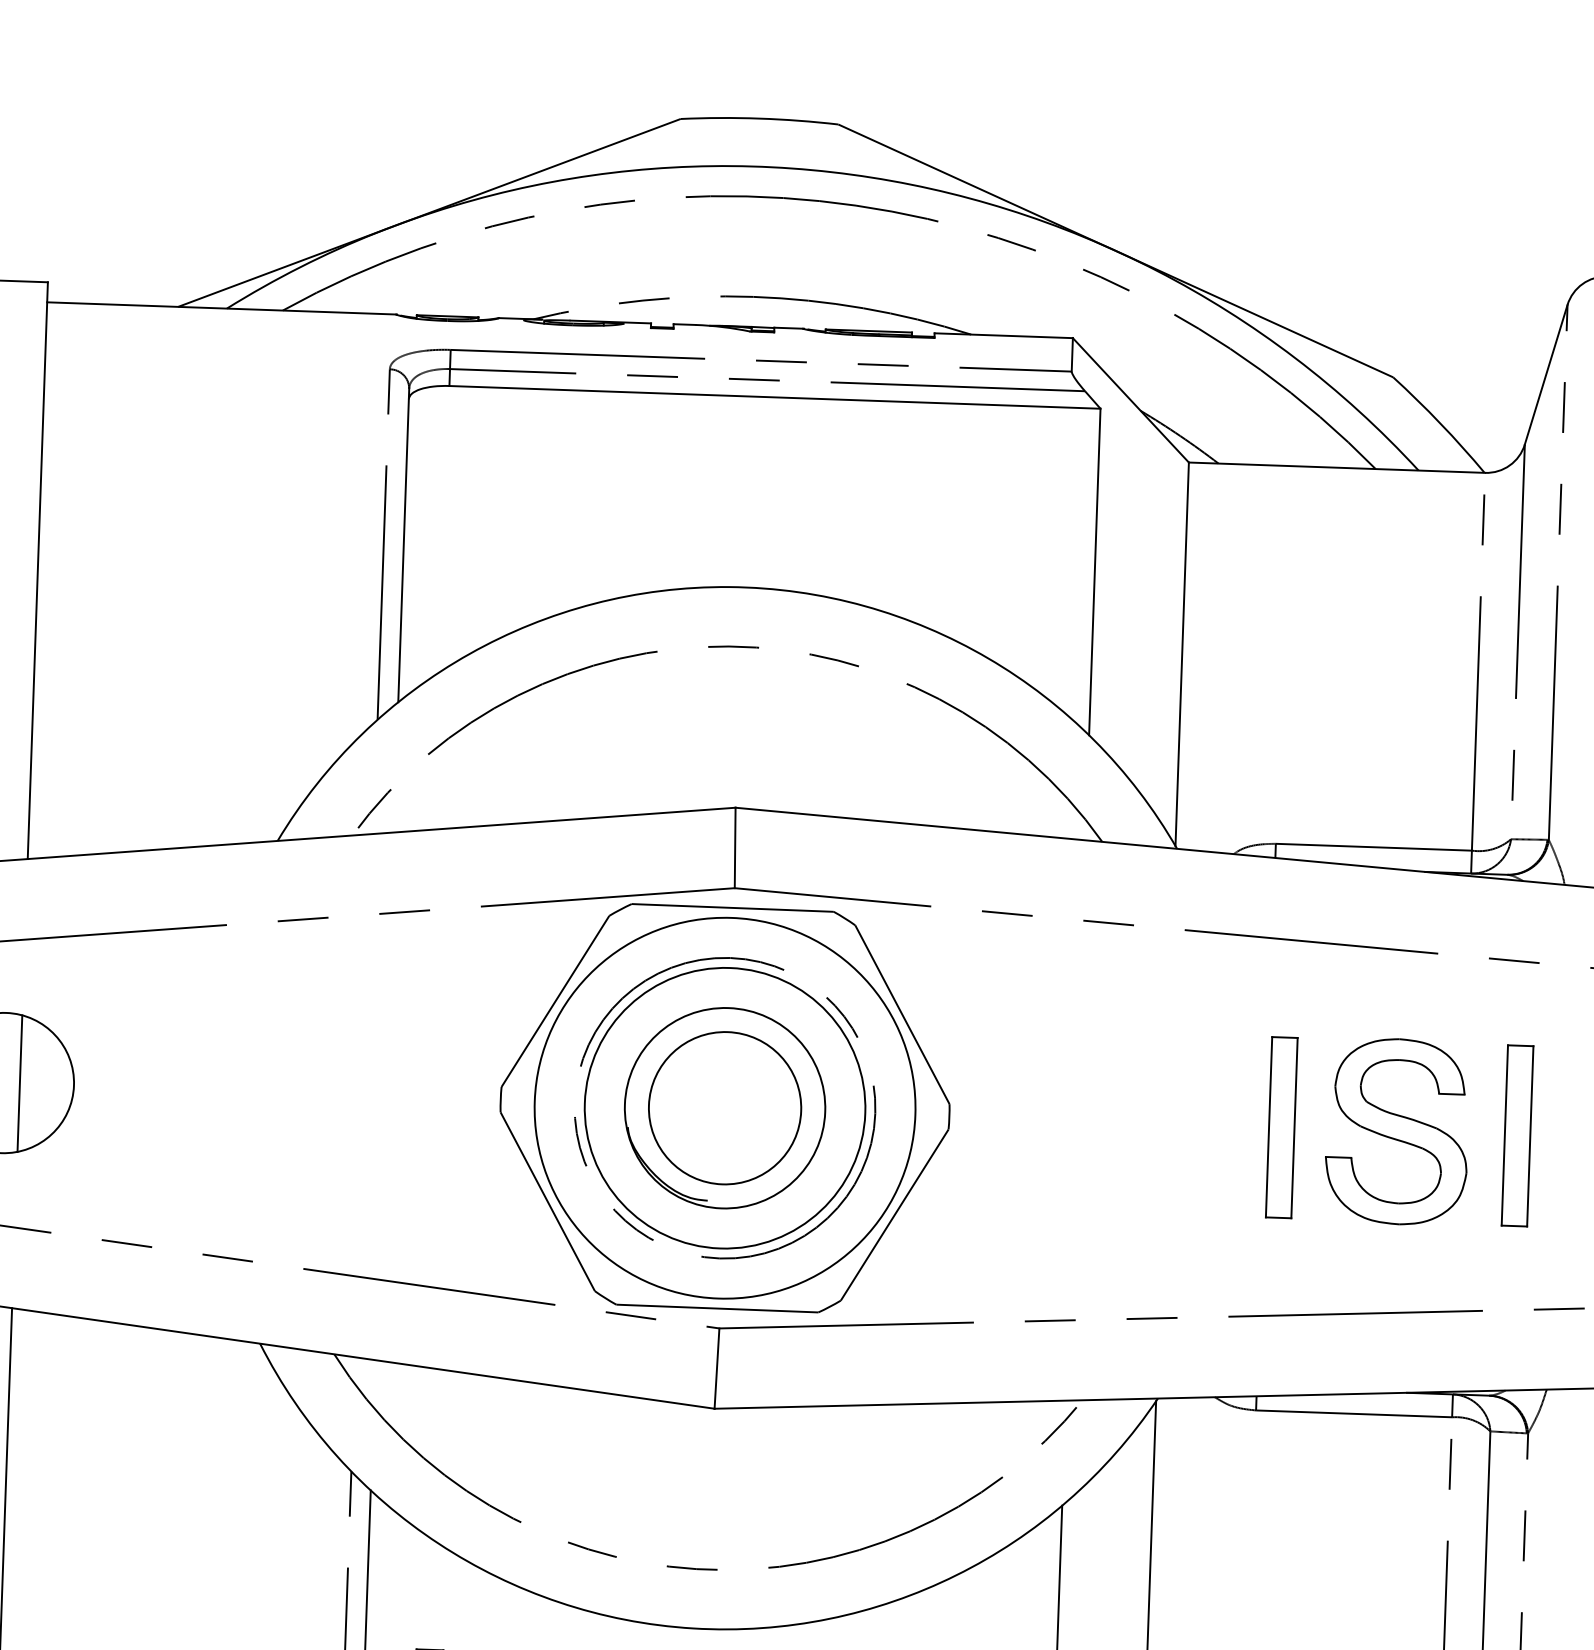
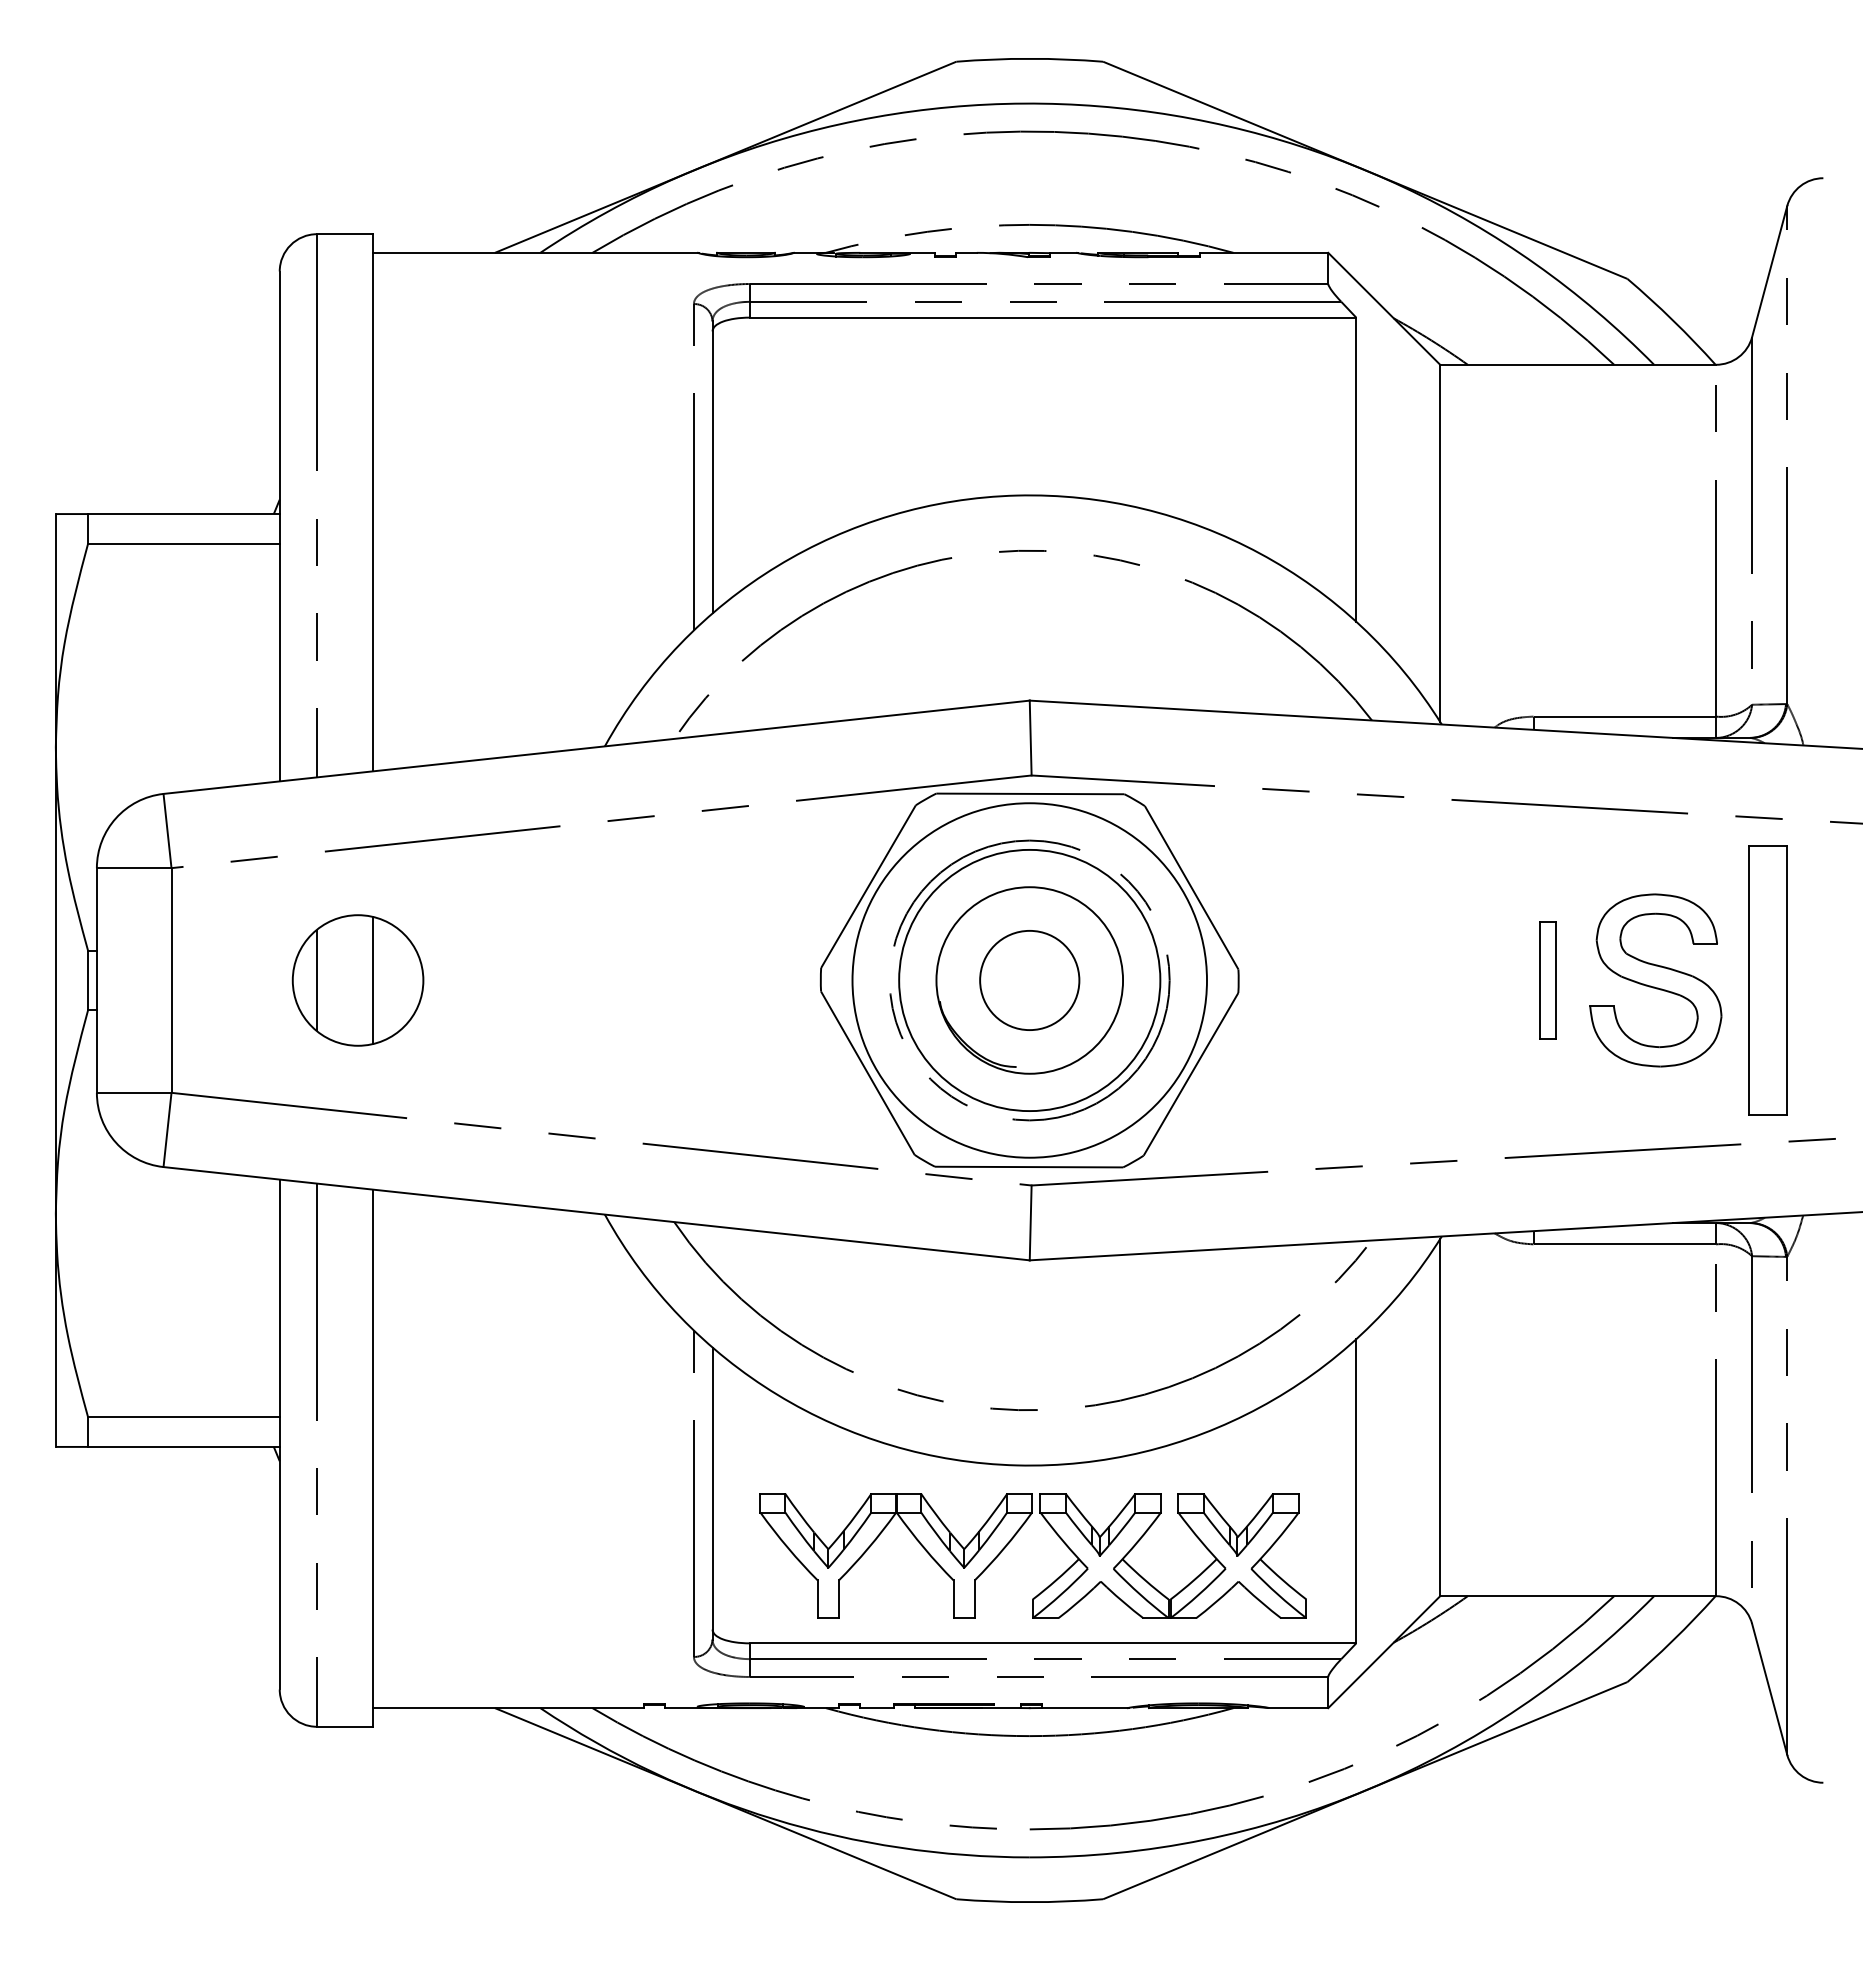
circle: (724, 1108) -> (1029, 980), size x0.7
part: (1281, 1127) -> (1547, 980), size x0.7
part: (1517, 1135) -> (1767, 980), size x1.6

